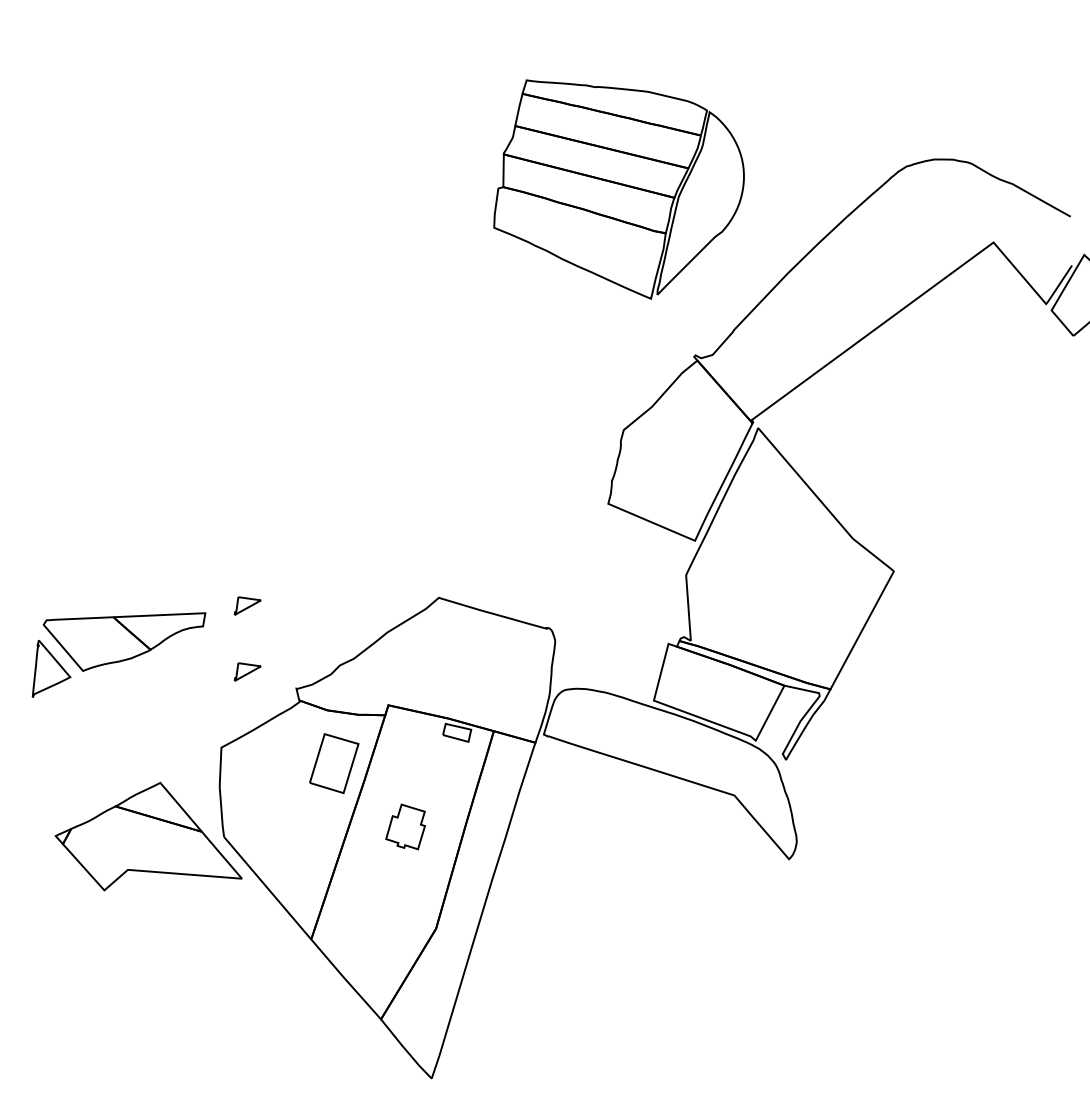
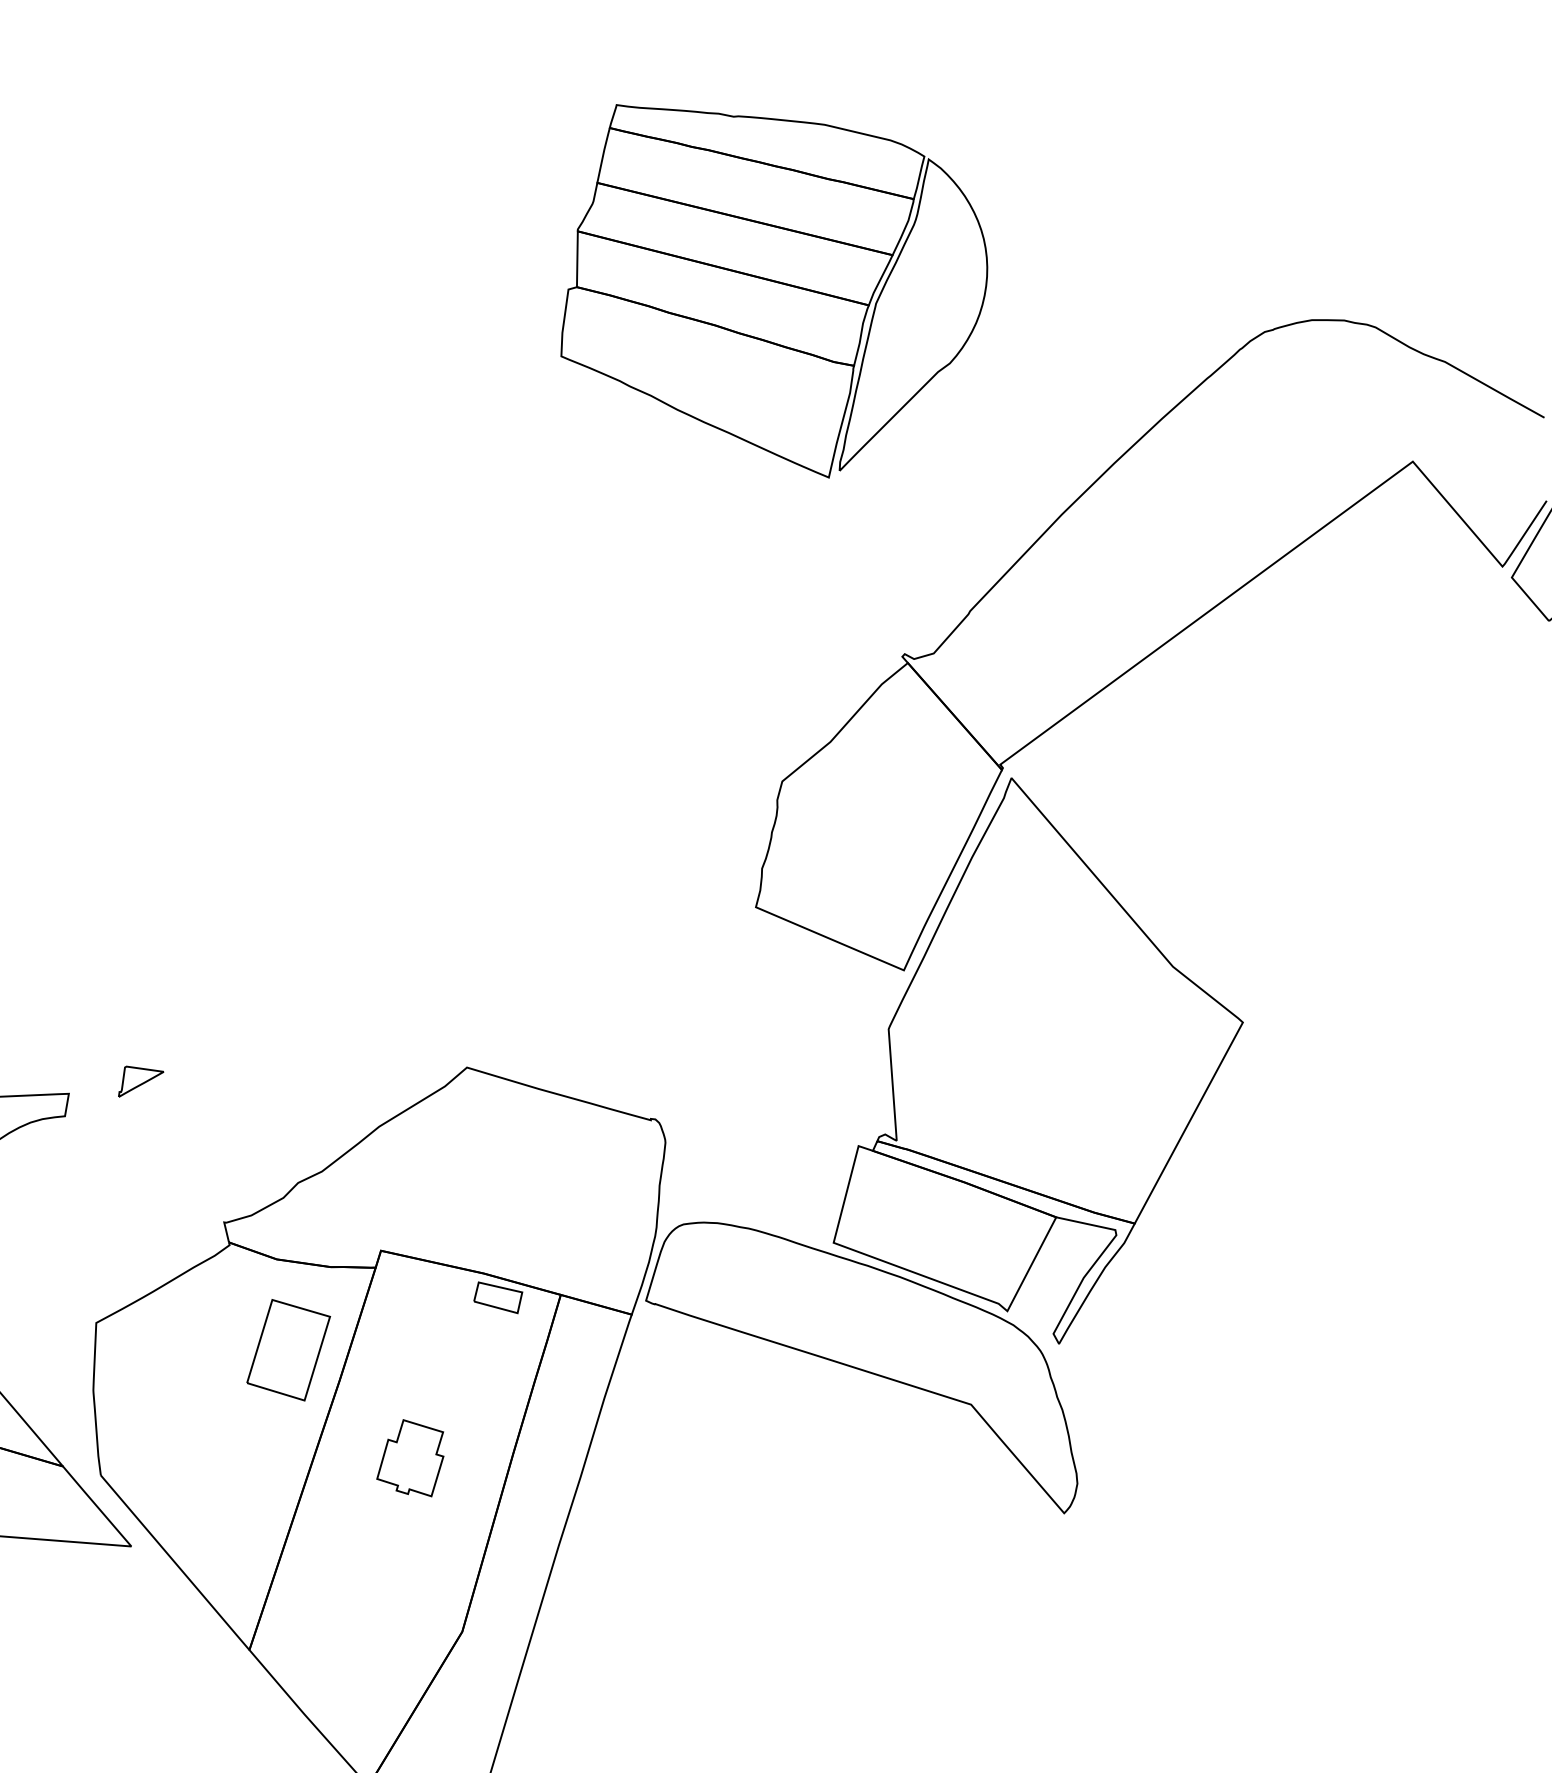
part: (618, 189) -> (773, 291), moved
part: (247, 671) -> (140, 1193), removed

